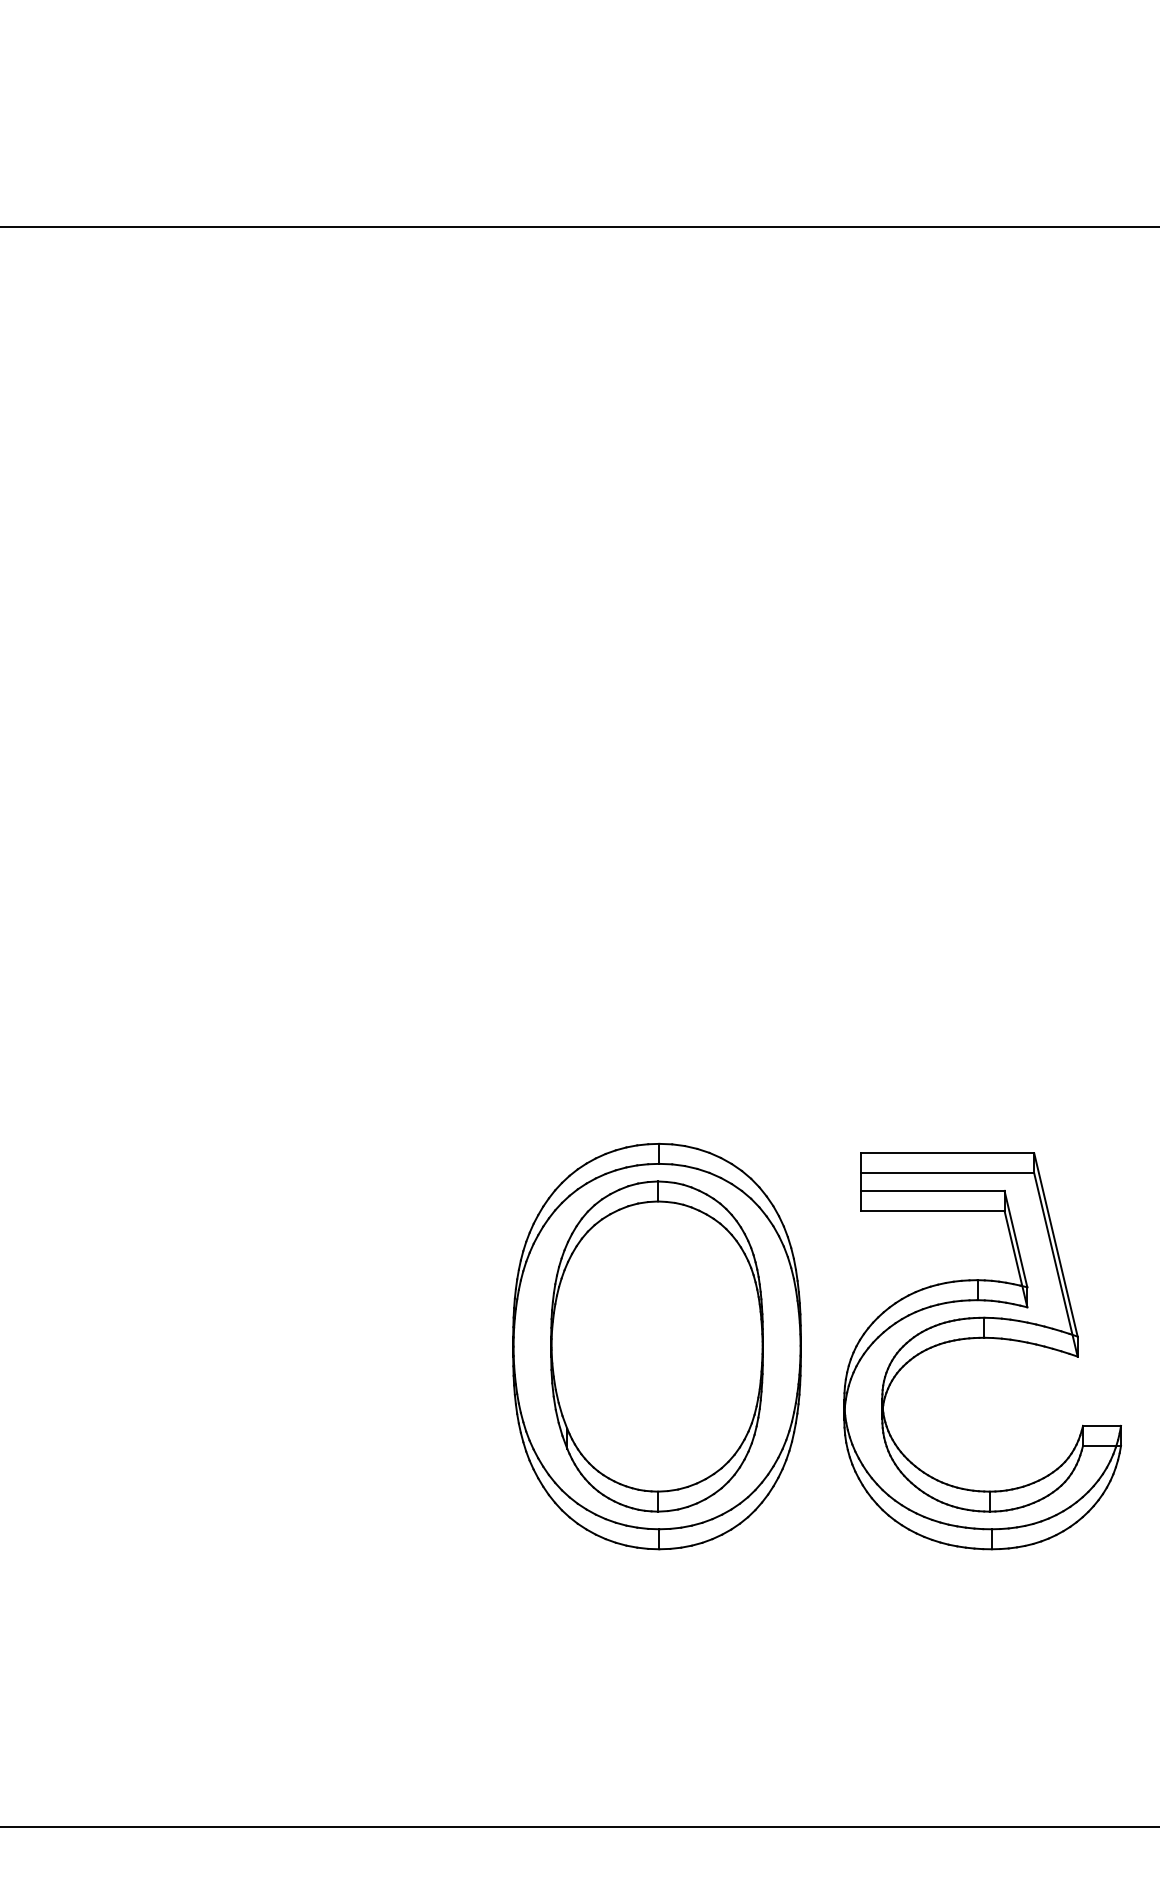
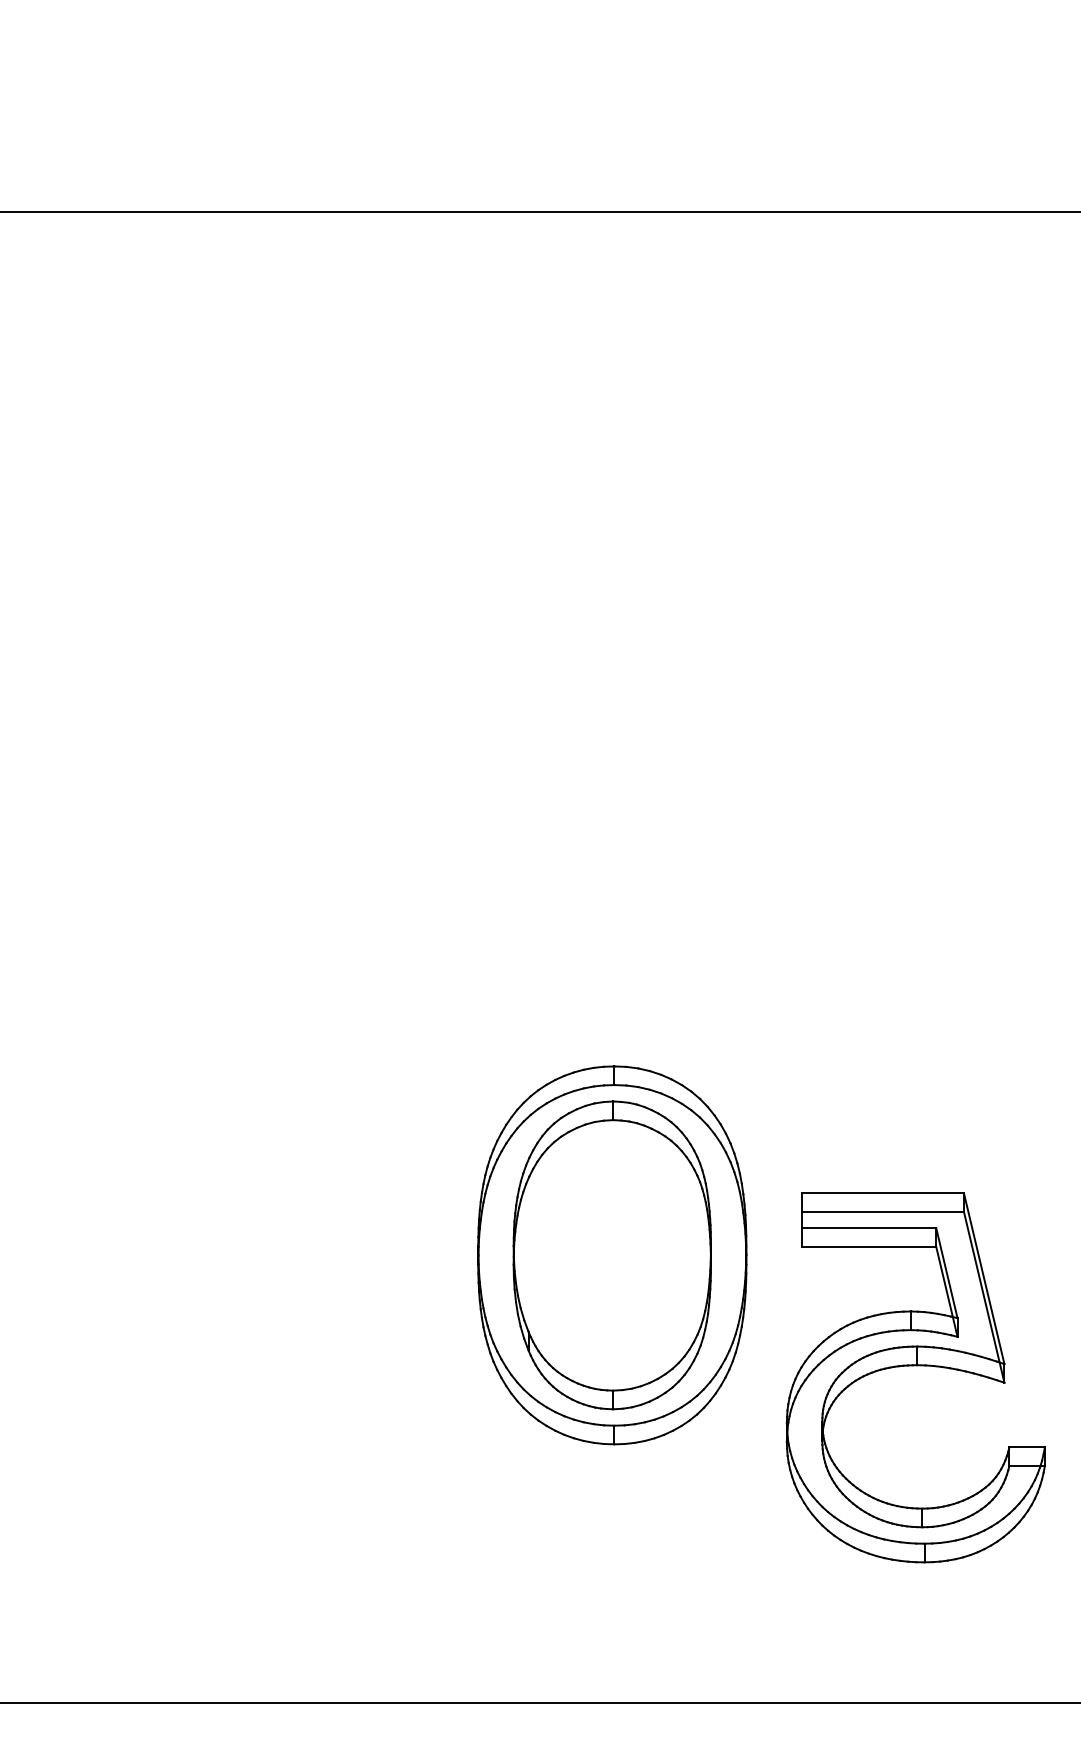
part: (982, 1339) -> (915, 1366), moved

